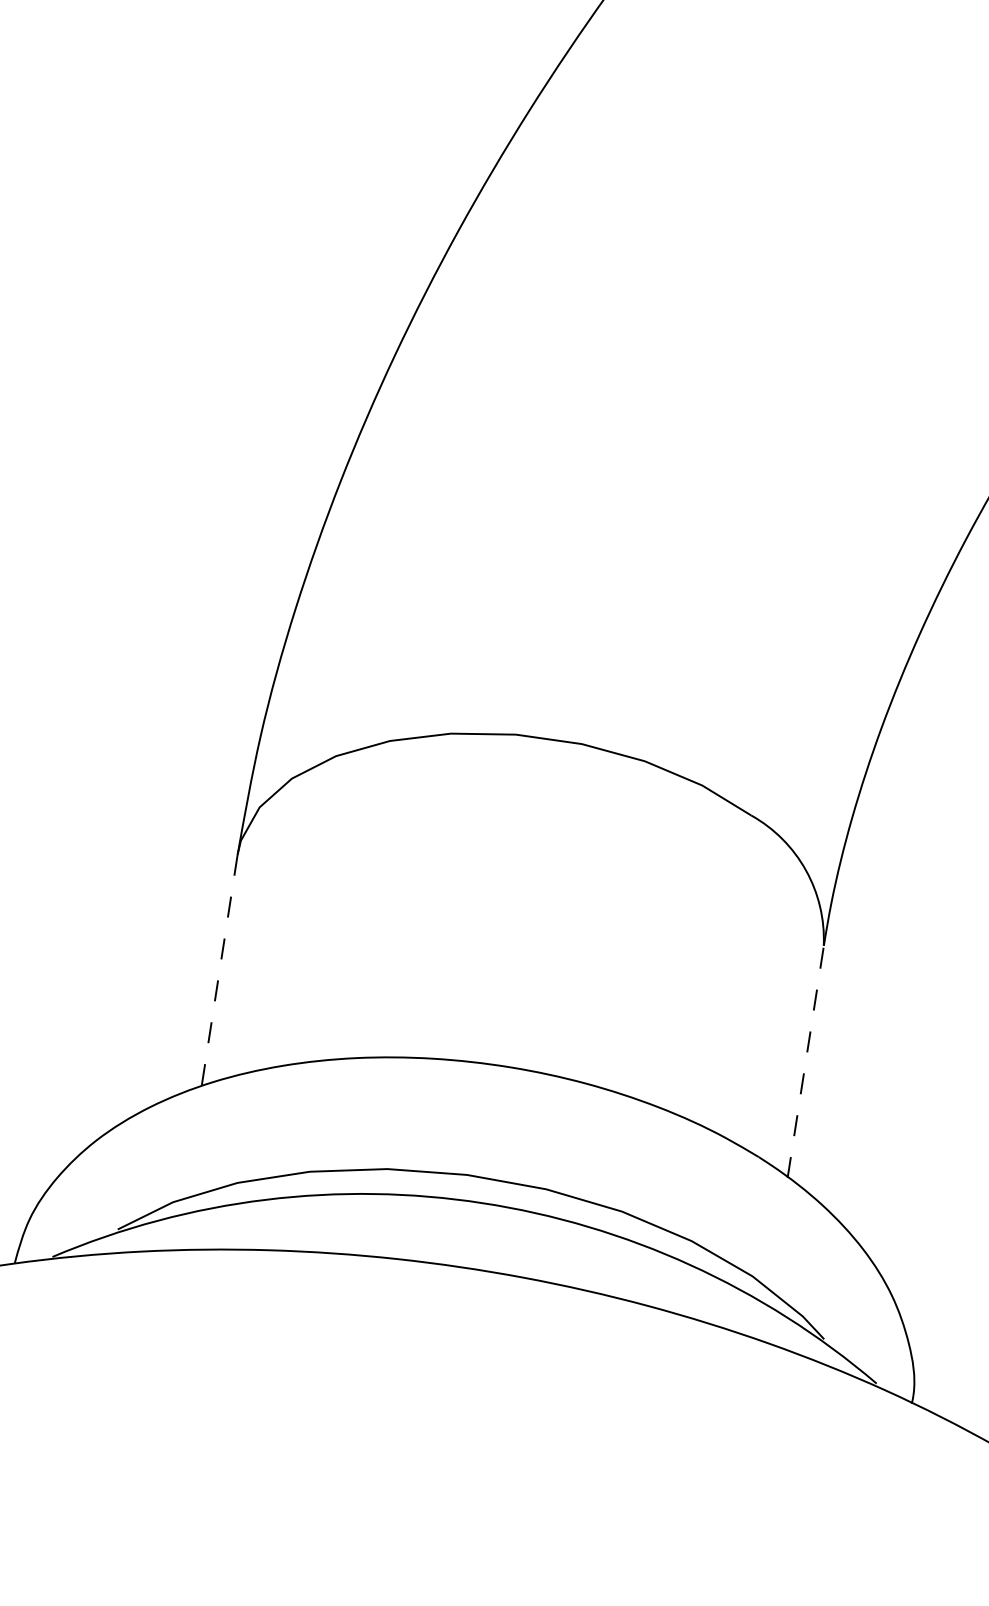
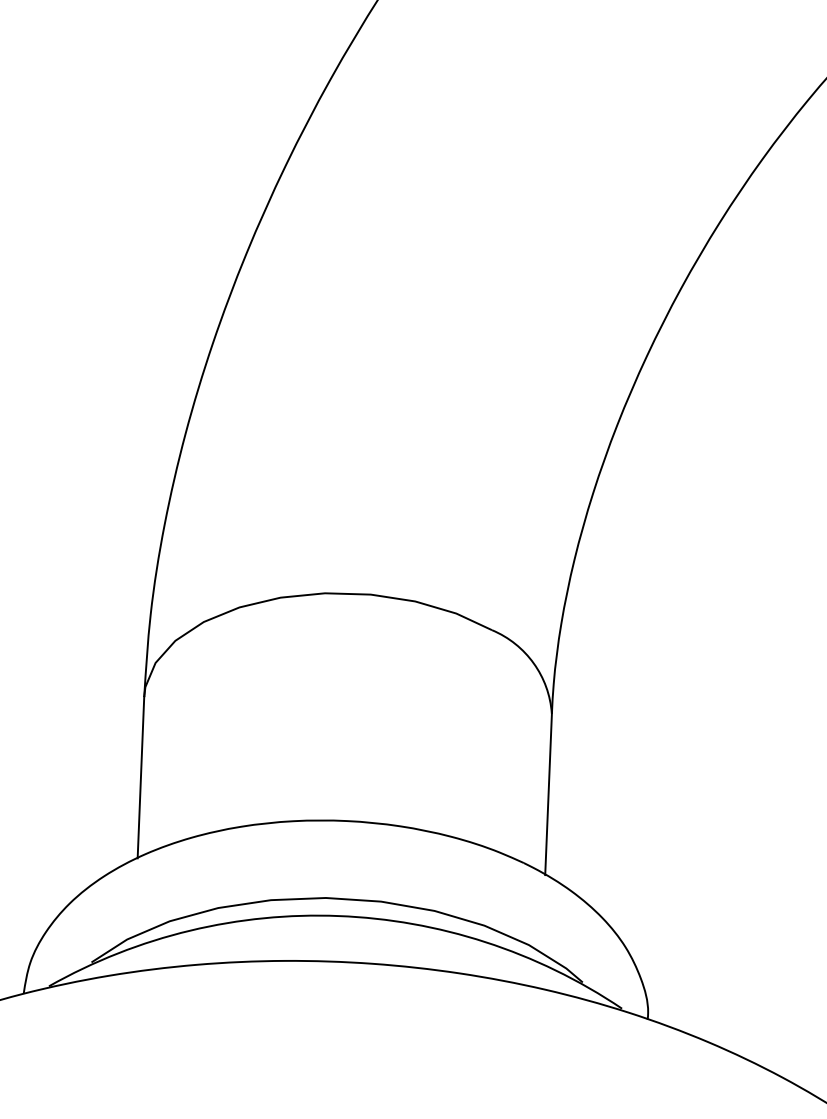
line: (219, 970) -> (140, 777), dashed -> solid
line: (805, 1062) -> (548, 794), dashed -> solid

